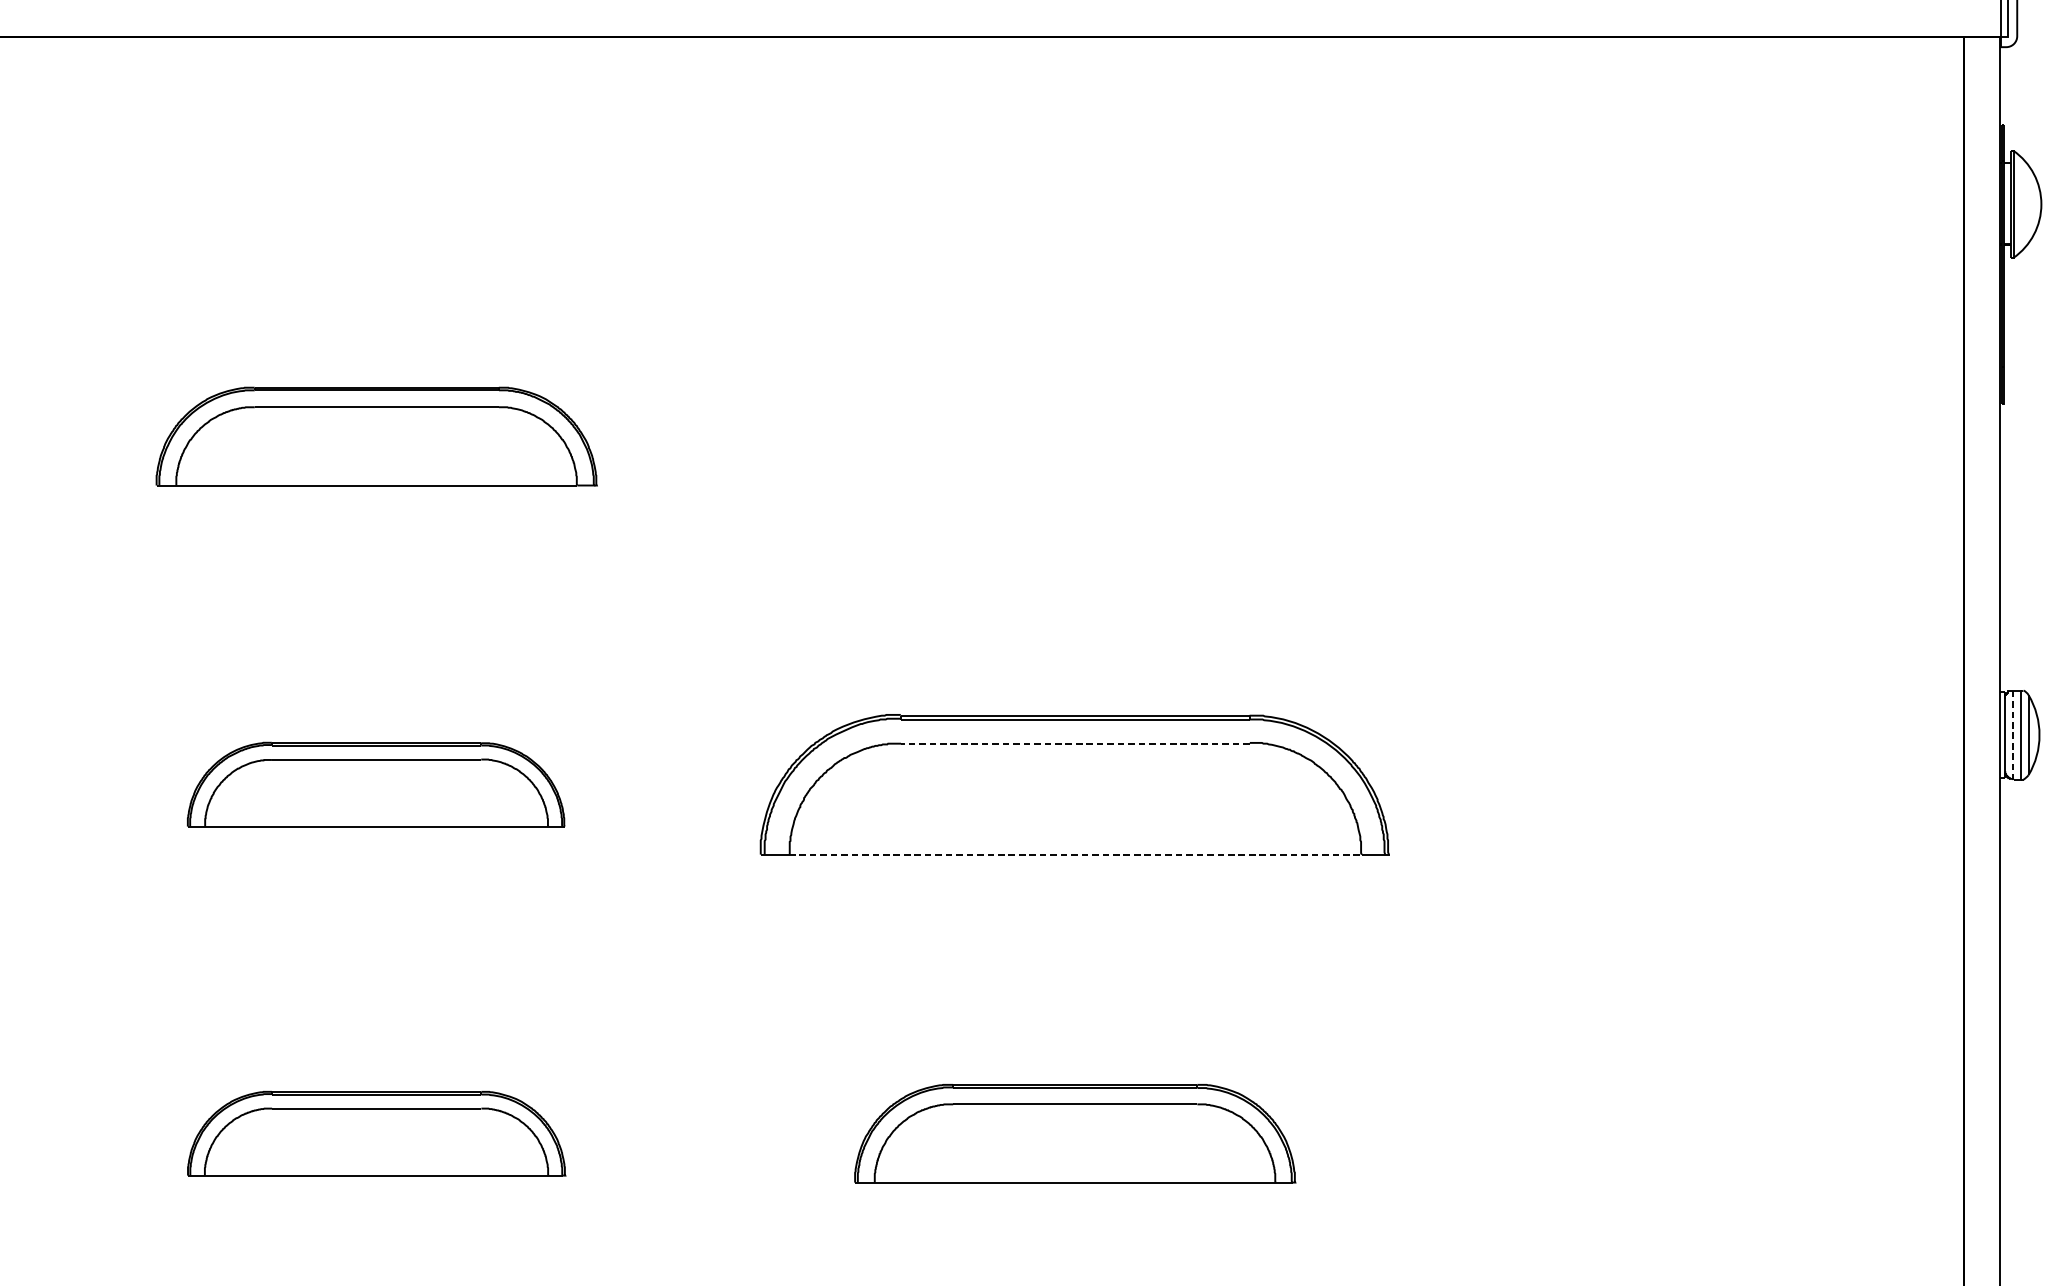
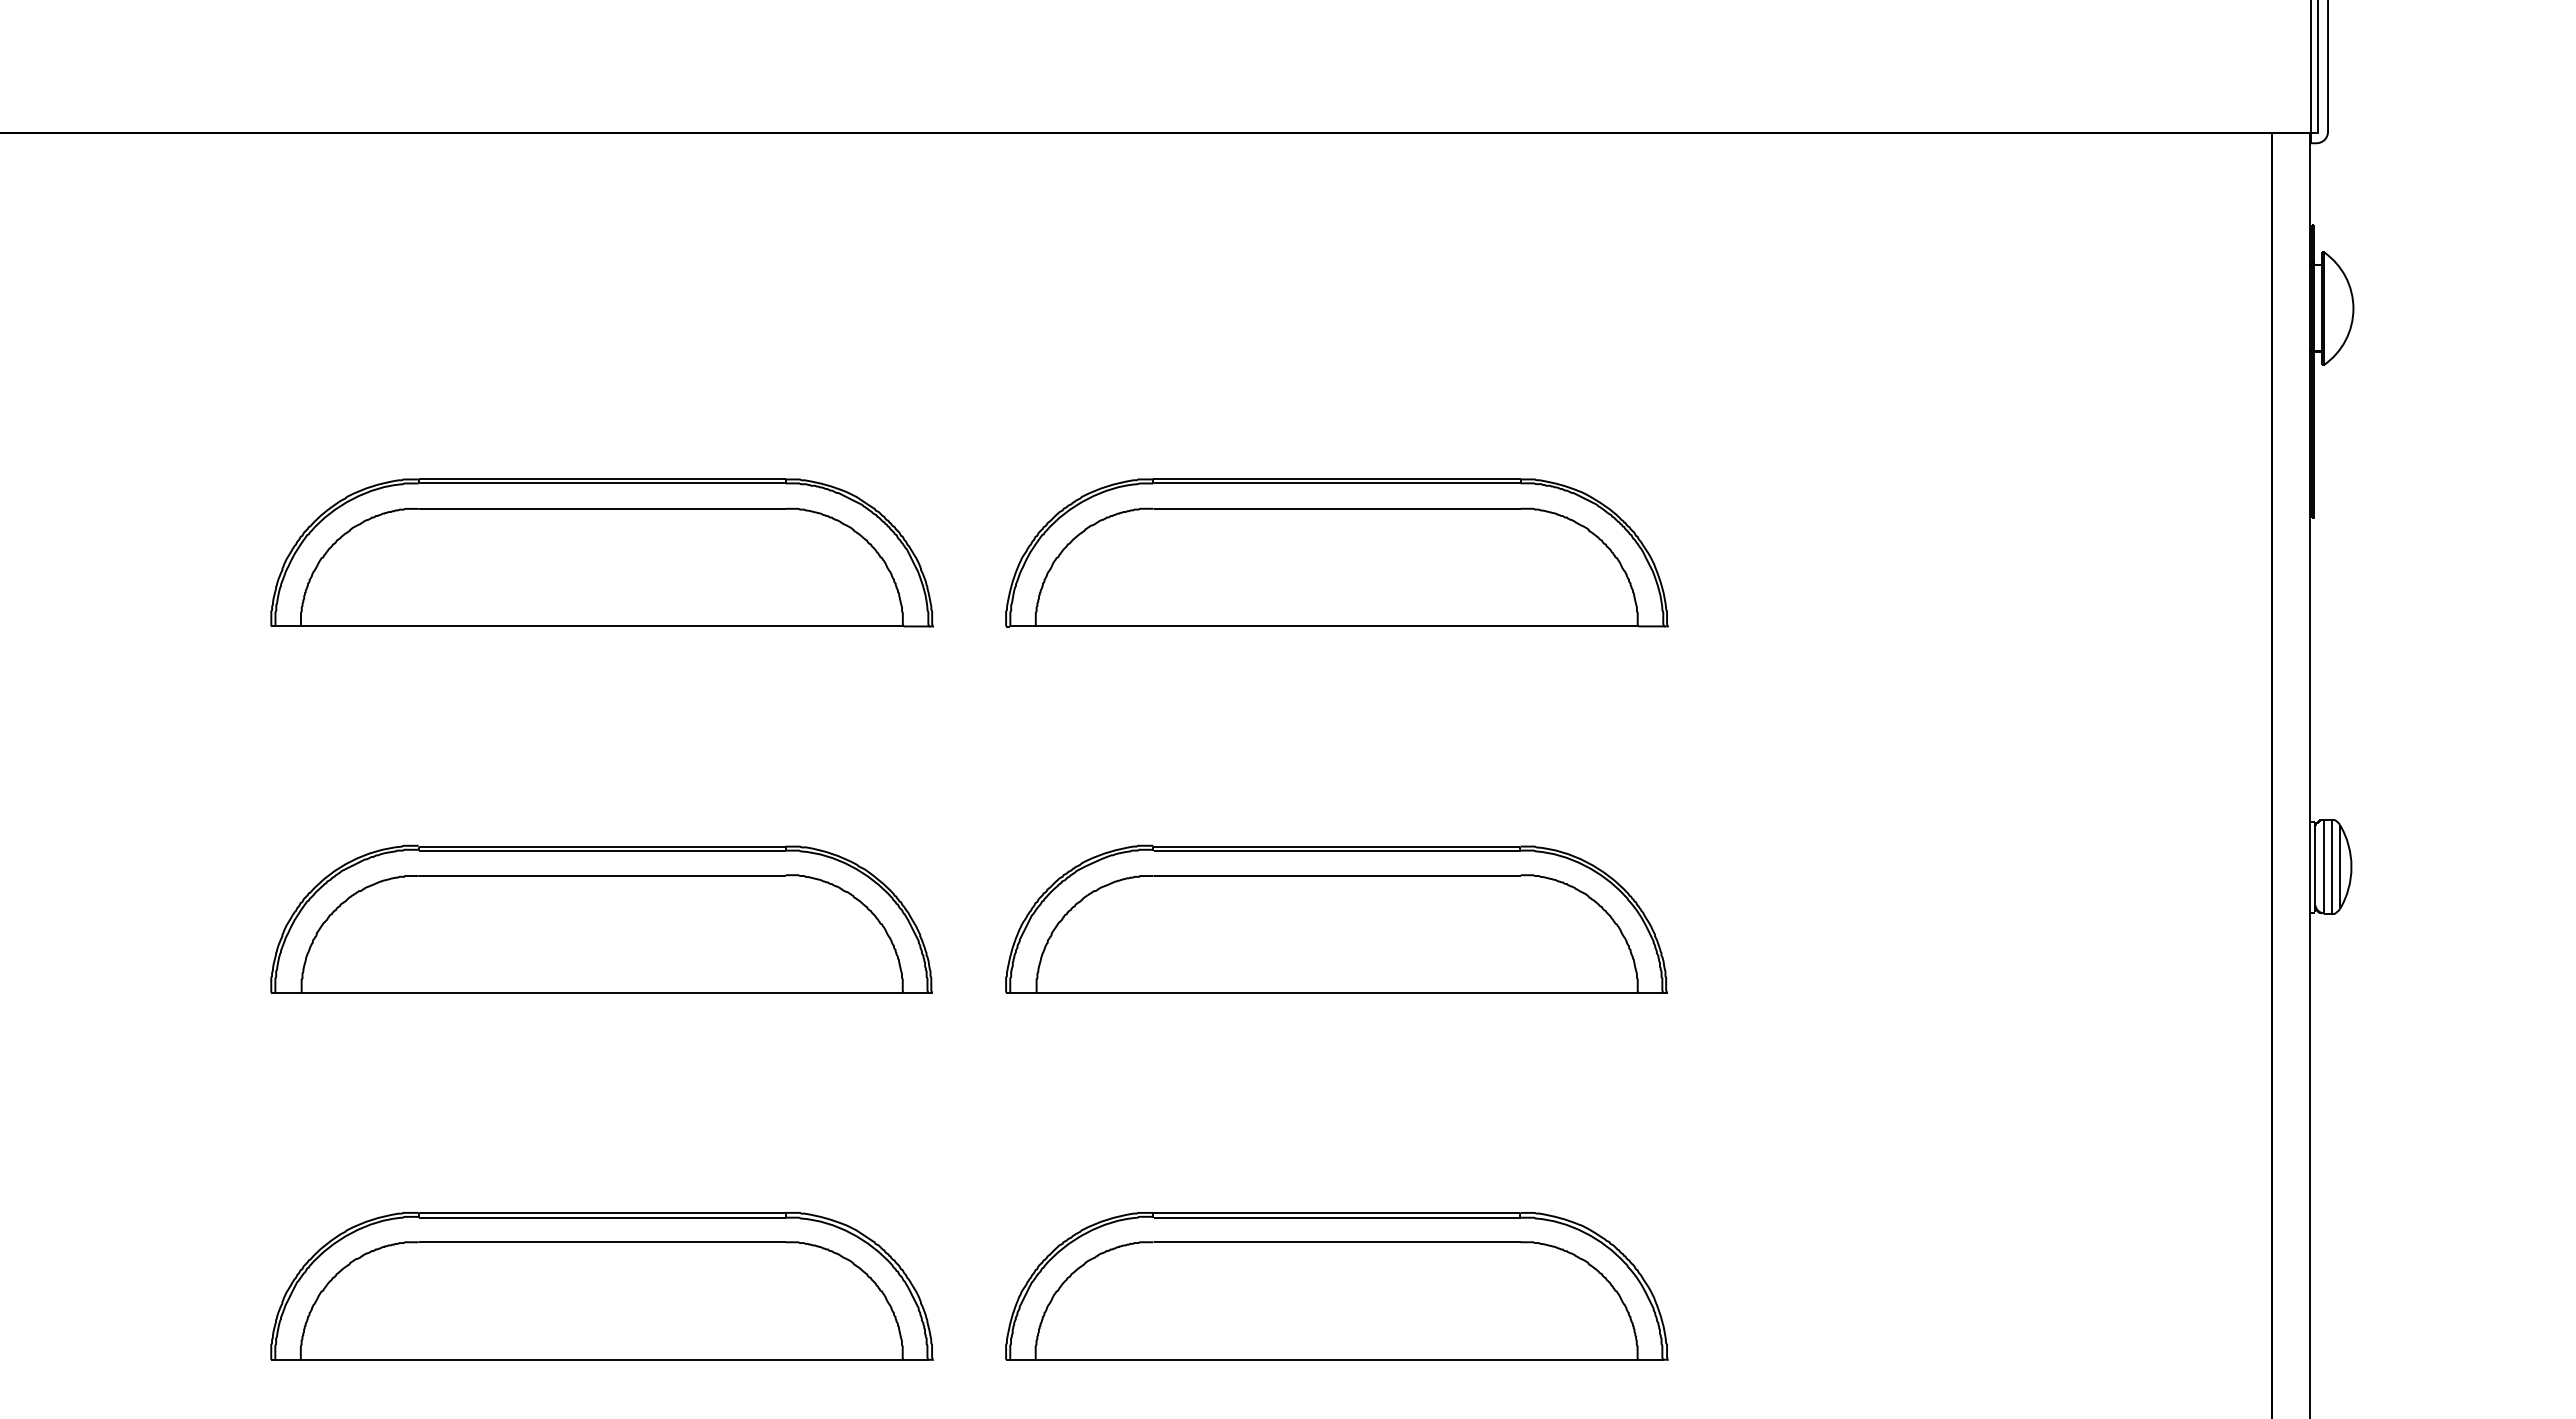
part: (376, 436) -> (601, 552), size x1.43
part: (1074, 436) -> (1336, 552), added
line: (2012, 735) -> (2323, 867), dashed -> solid
line: (1075, 744) -> (1337, 876), dashed -> solid
part: (376, 784) -> (601, 918), size x1.67
line: (1075, 854) -> (1337, 992), dashed -> solid
part: (376, 1133) -> (601, 1286), size x1.67
part: (1074, 1133) -> (1336, 1286), size x1.43

